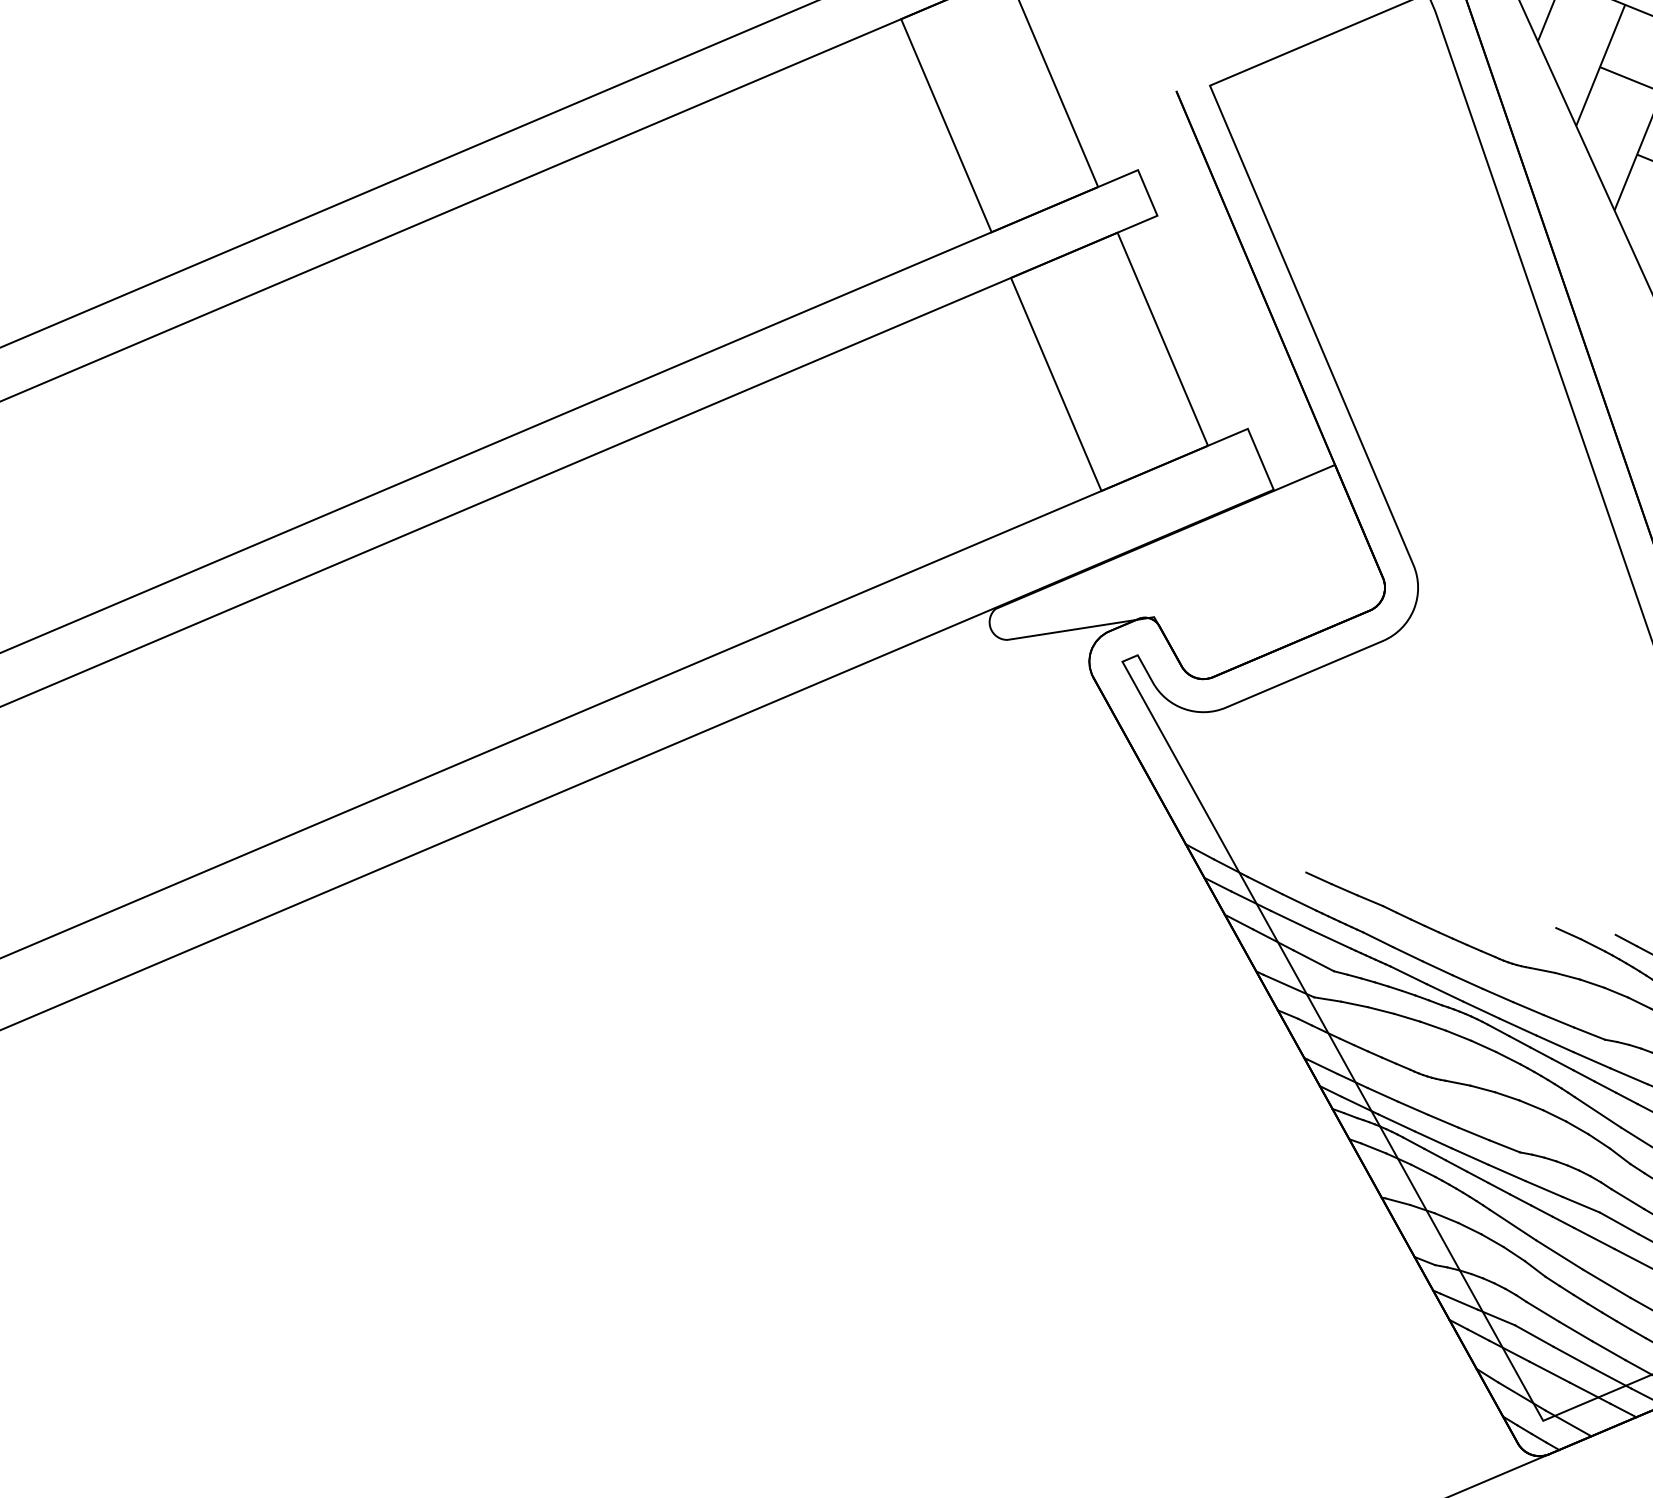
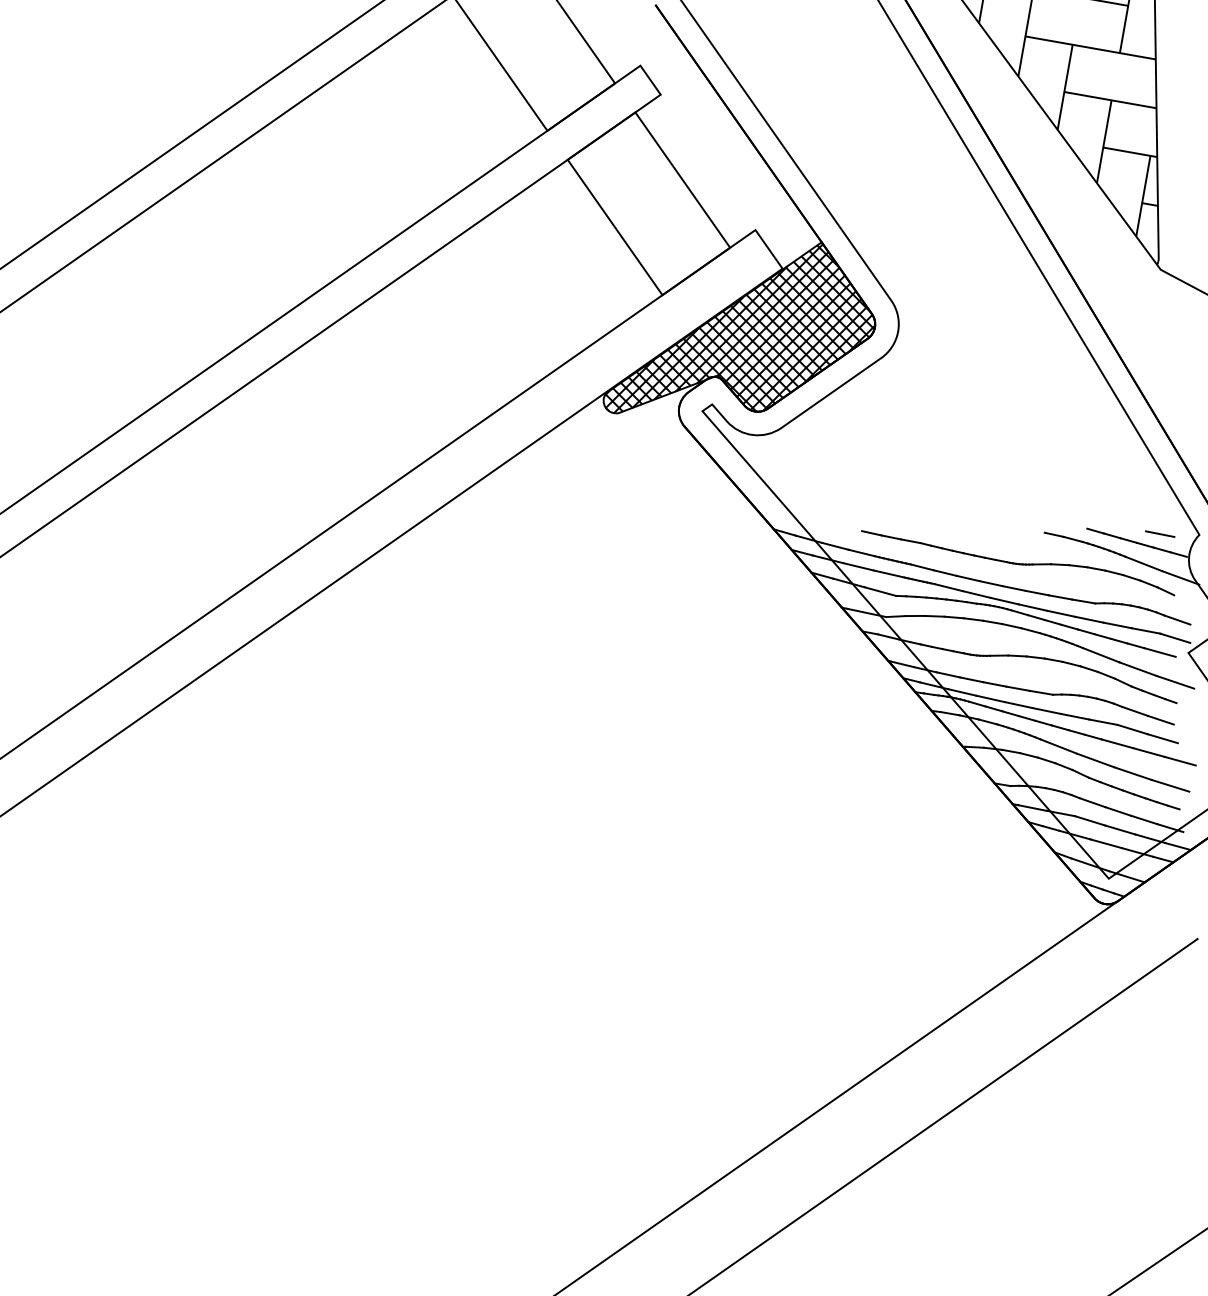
hatch: (1197, 559) -> (739, 328), added

